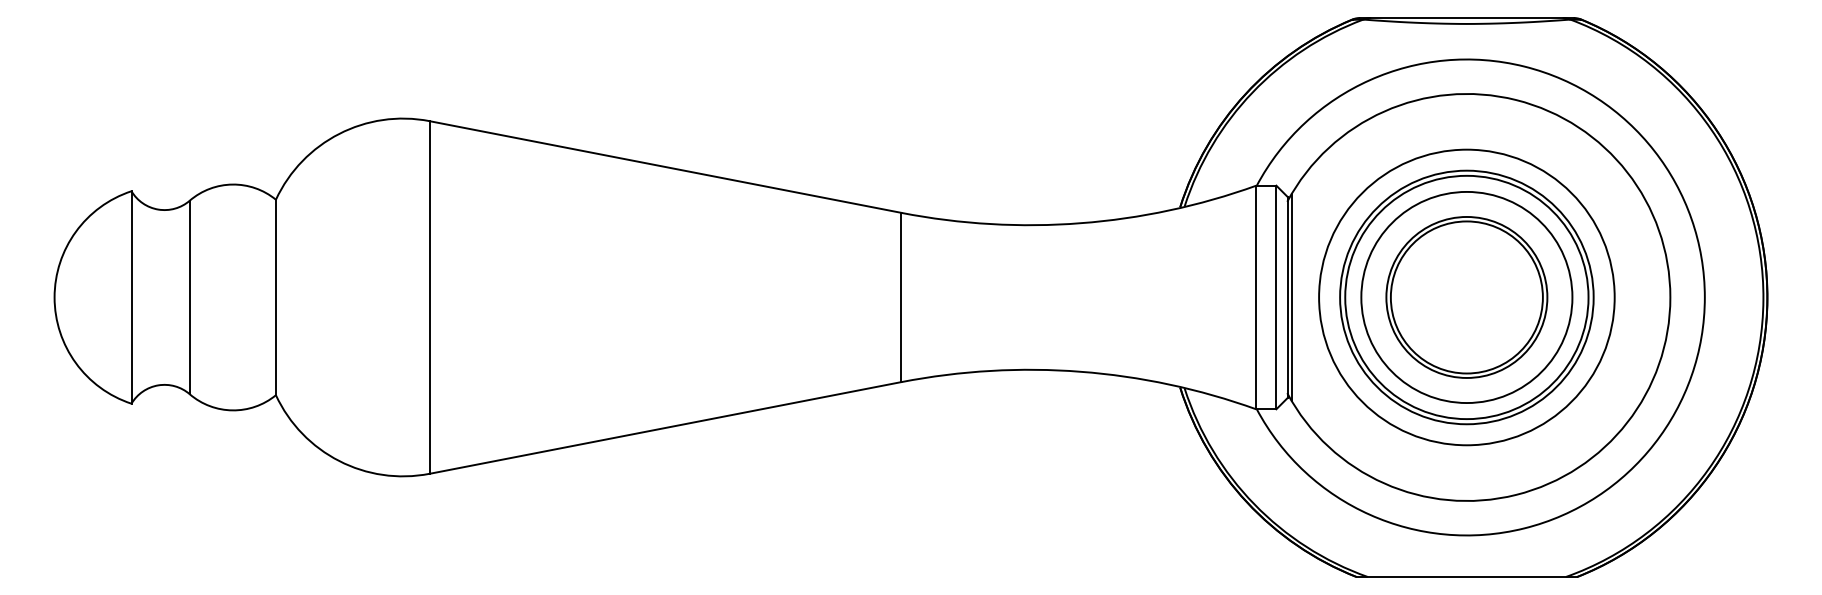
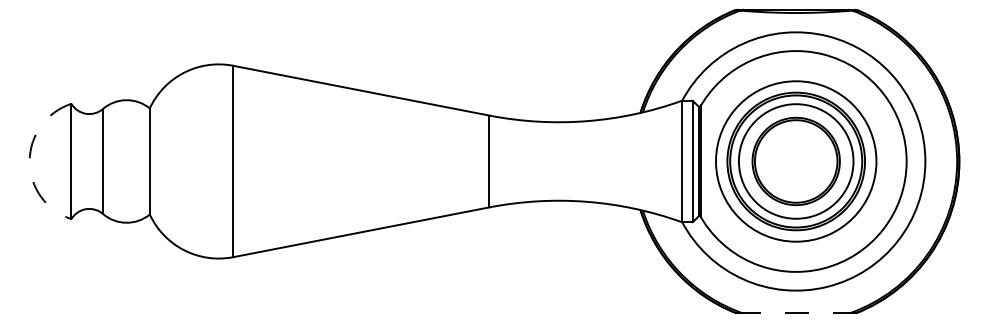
arc: (54, 297) -> (29, 161), solid -> dashed
line: (1467, 577) -> (796, 313), solid -> dashed

